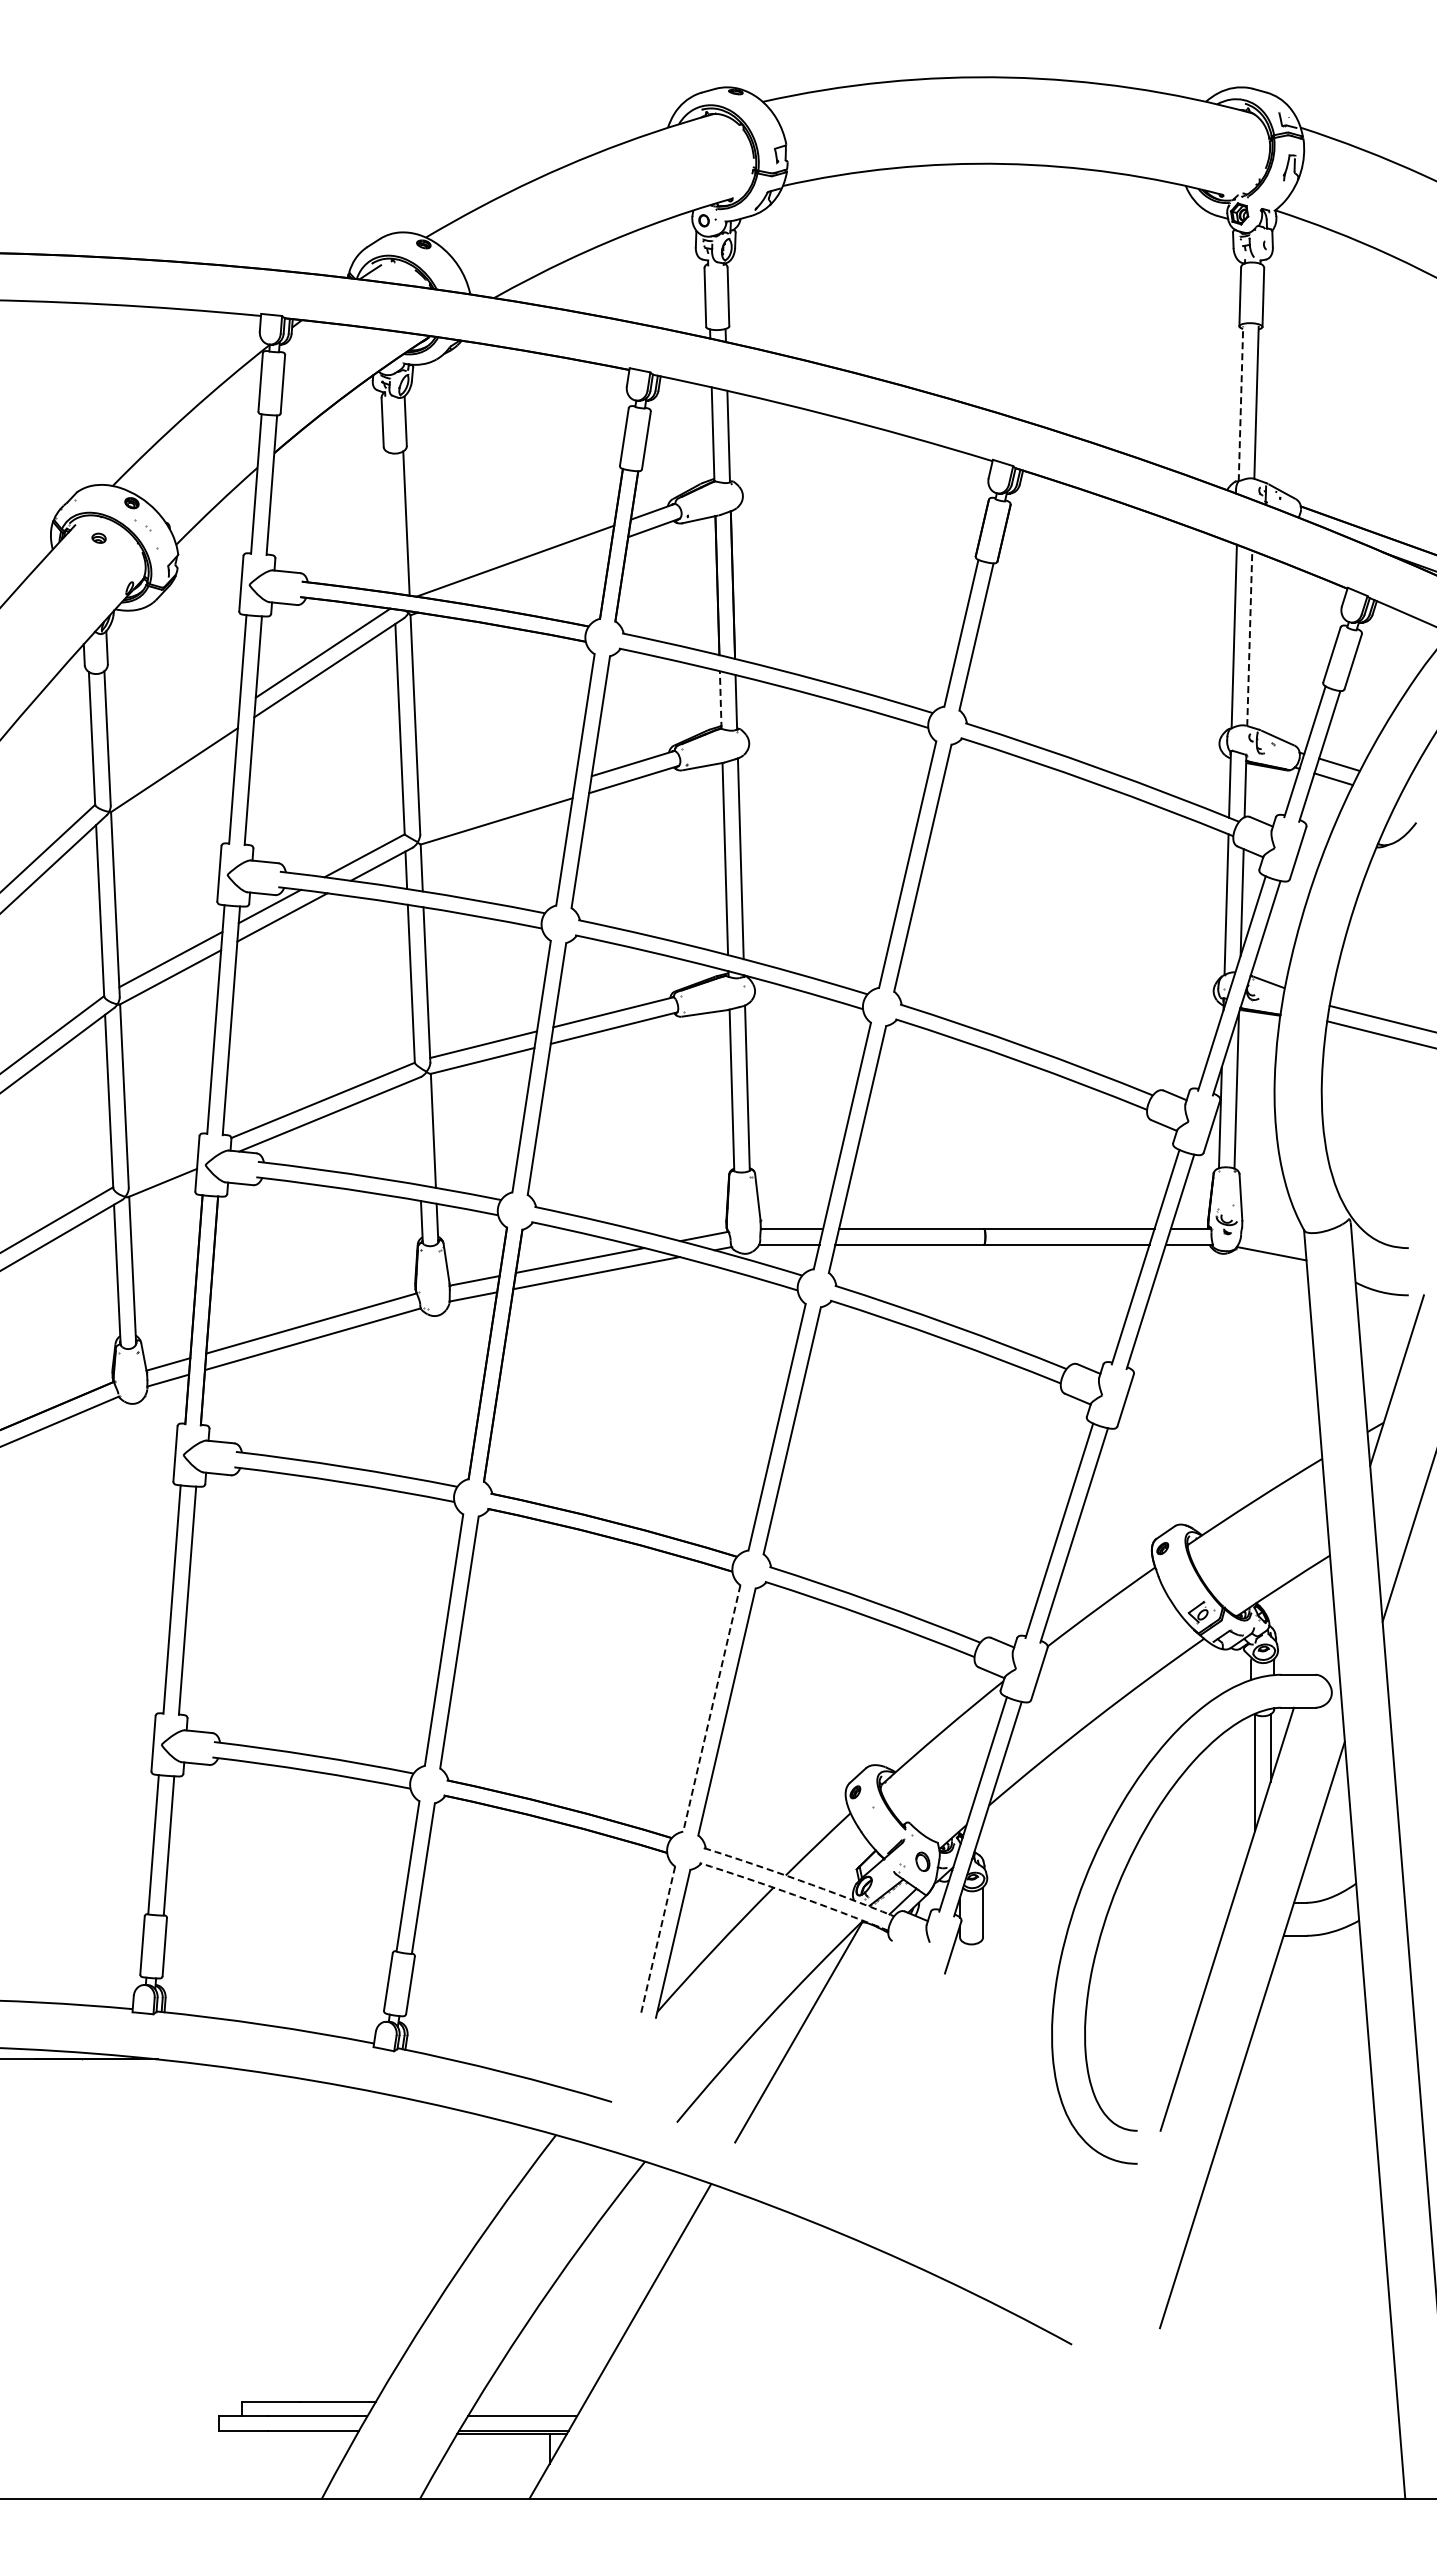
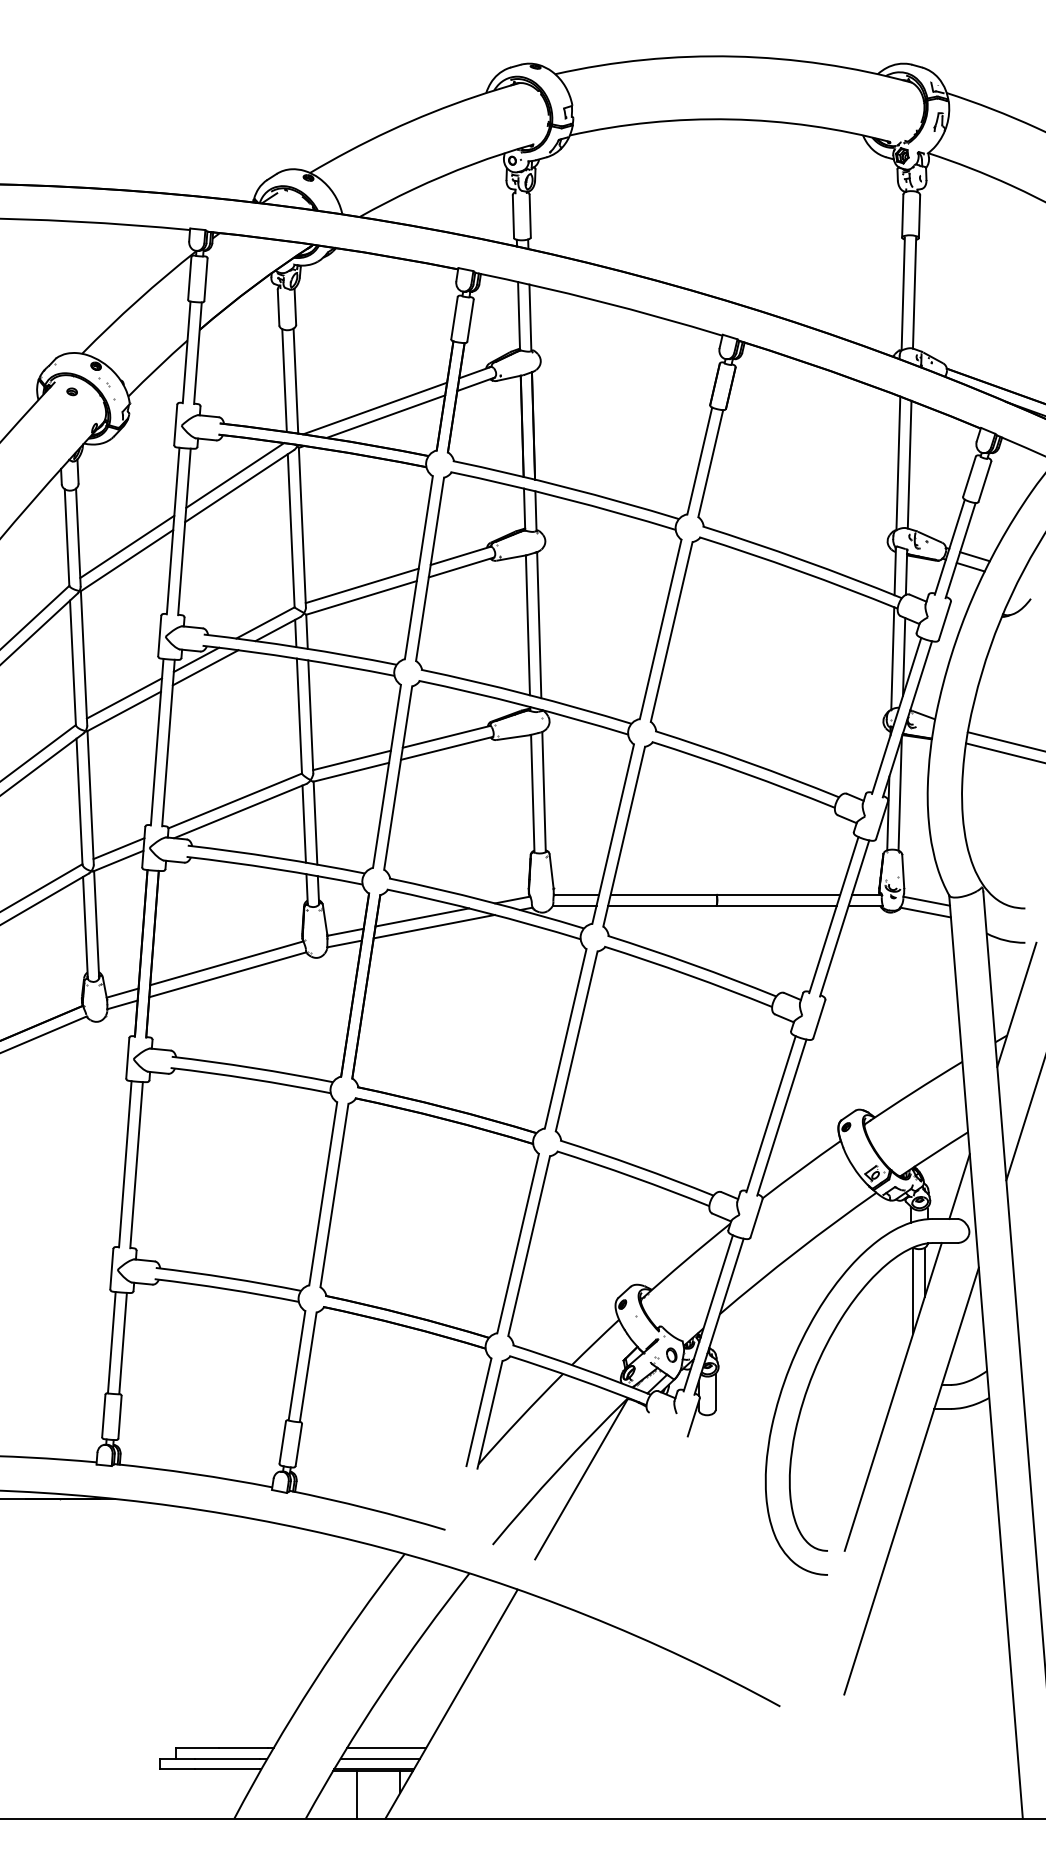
line: (1240, 403) -> (902, 293), dashed -> solid
line: (390, 522) -> (284, 380), added
line: (529, 572) -> (385, 416), added
line: (1249, 638) -> (909, 464), dashed -> solid
line: (720, 700) -> (524, 509), dashed -> solid
line: (174, 751) -> (127, 547), added
line: (497, 804) -> (362, 585), added
line: (417, 1132) -> (303, 824), added
line: (163, 1165) -> (119, 848), added
line: (1273, 1238) -> (926, 901), added
line: (1318, 1629) -> (959, 1186), added
line: (711, 1708) -> (517, 1243), dashed -> solid
line: (799, 1880) -> (581, 1368), dashed -> solid
line: (794, 1895) -> (578, 1379), dashed -> solid
line: (658, 1940) -> (479, 1412), dashed -> solid
line: (530, 2401) -> (386, 1747), added
line: (490, 2465) -> (357, 1794), added

